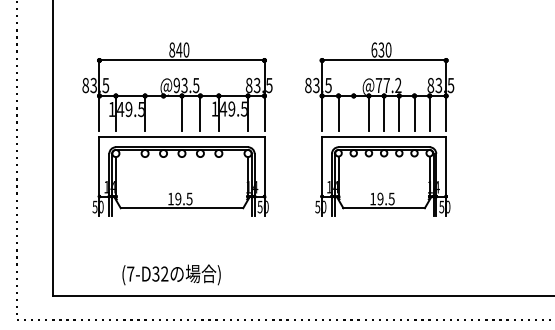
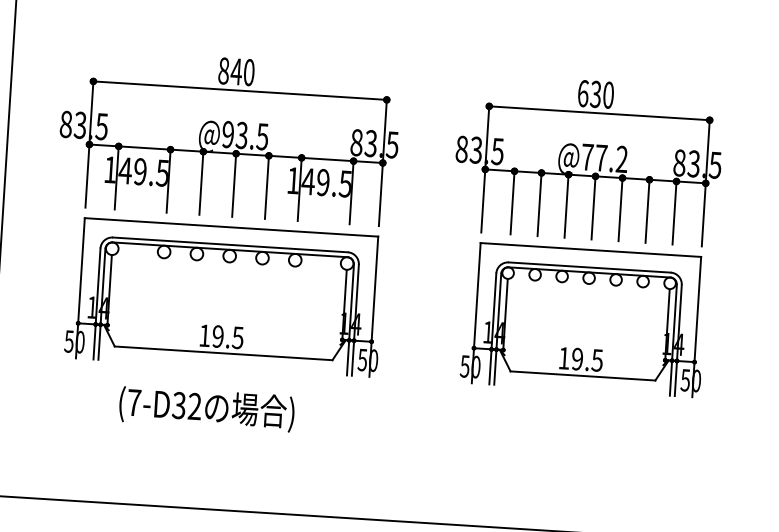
line: (163, 113) -> (201, 182), added
line: (353, 113) -> (539, 204), added
text: (171, 274) -> (206, 408), moved

